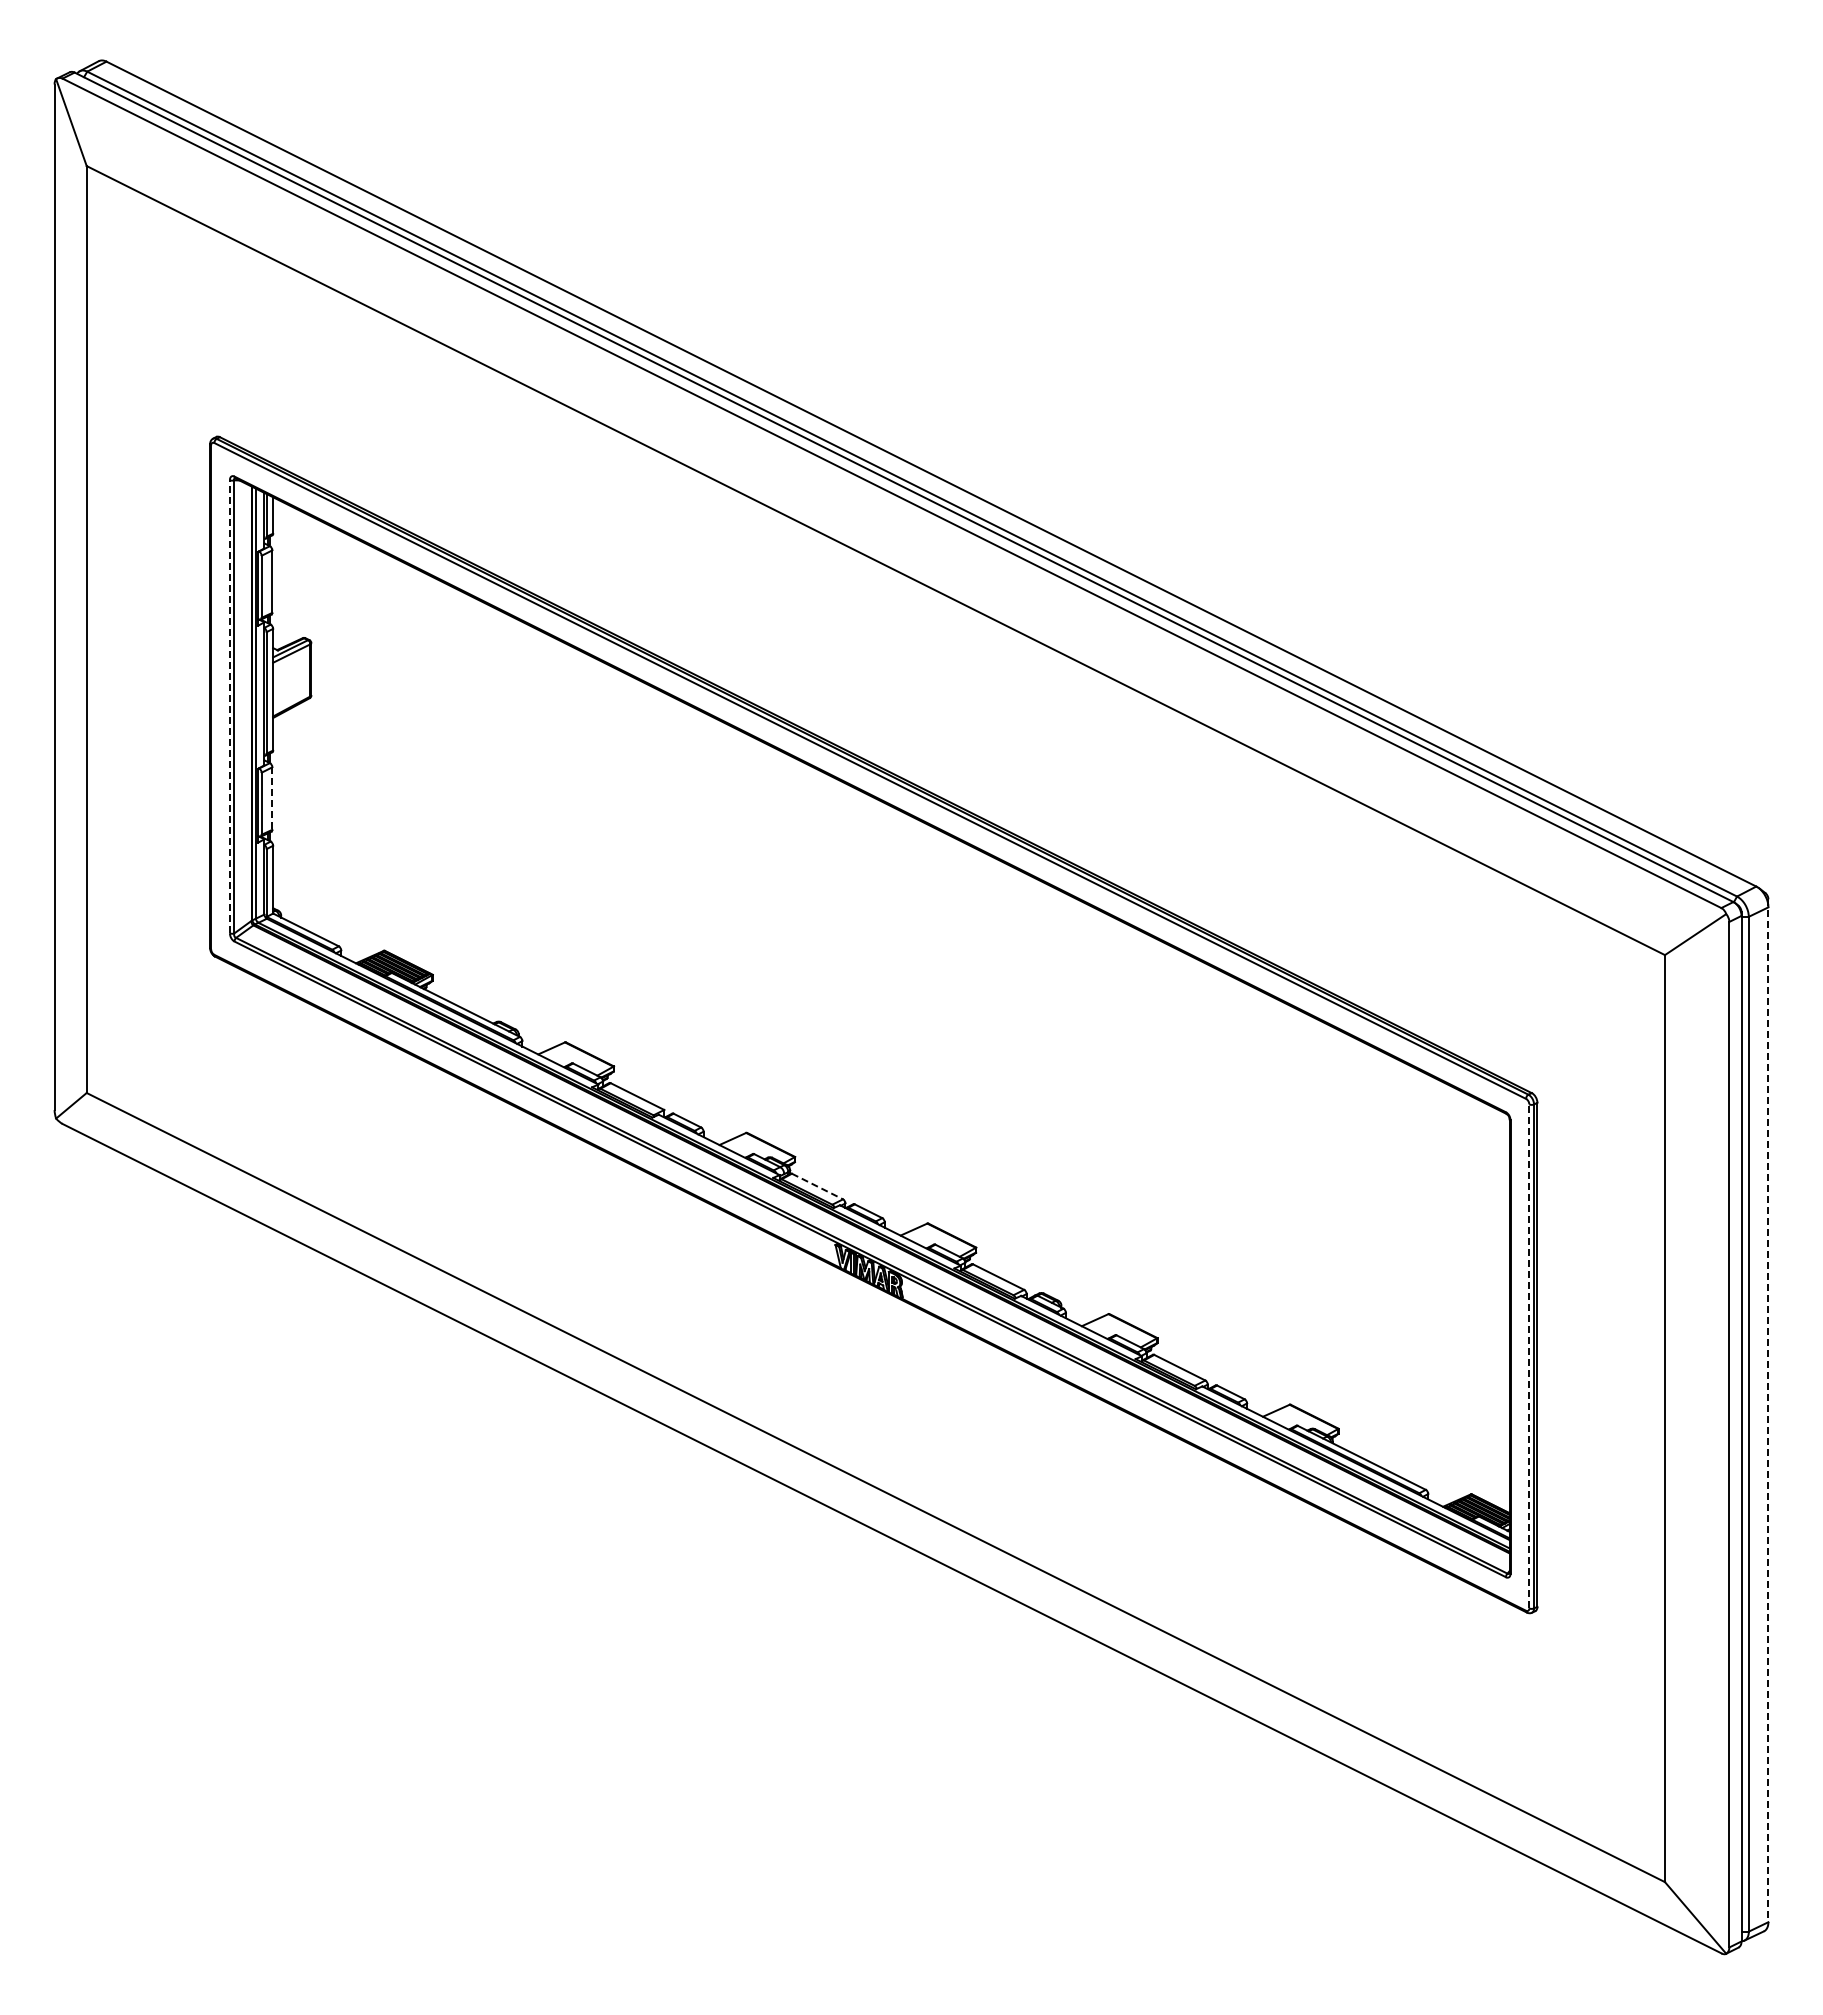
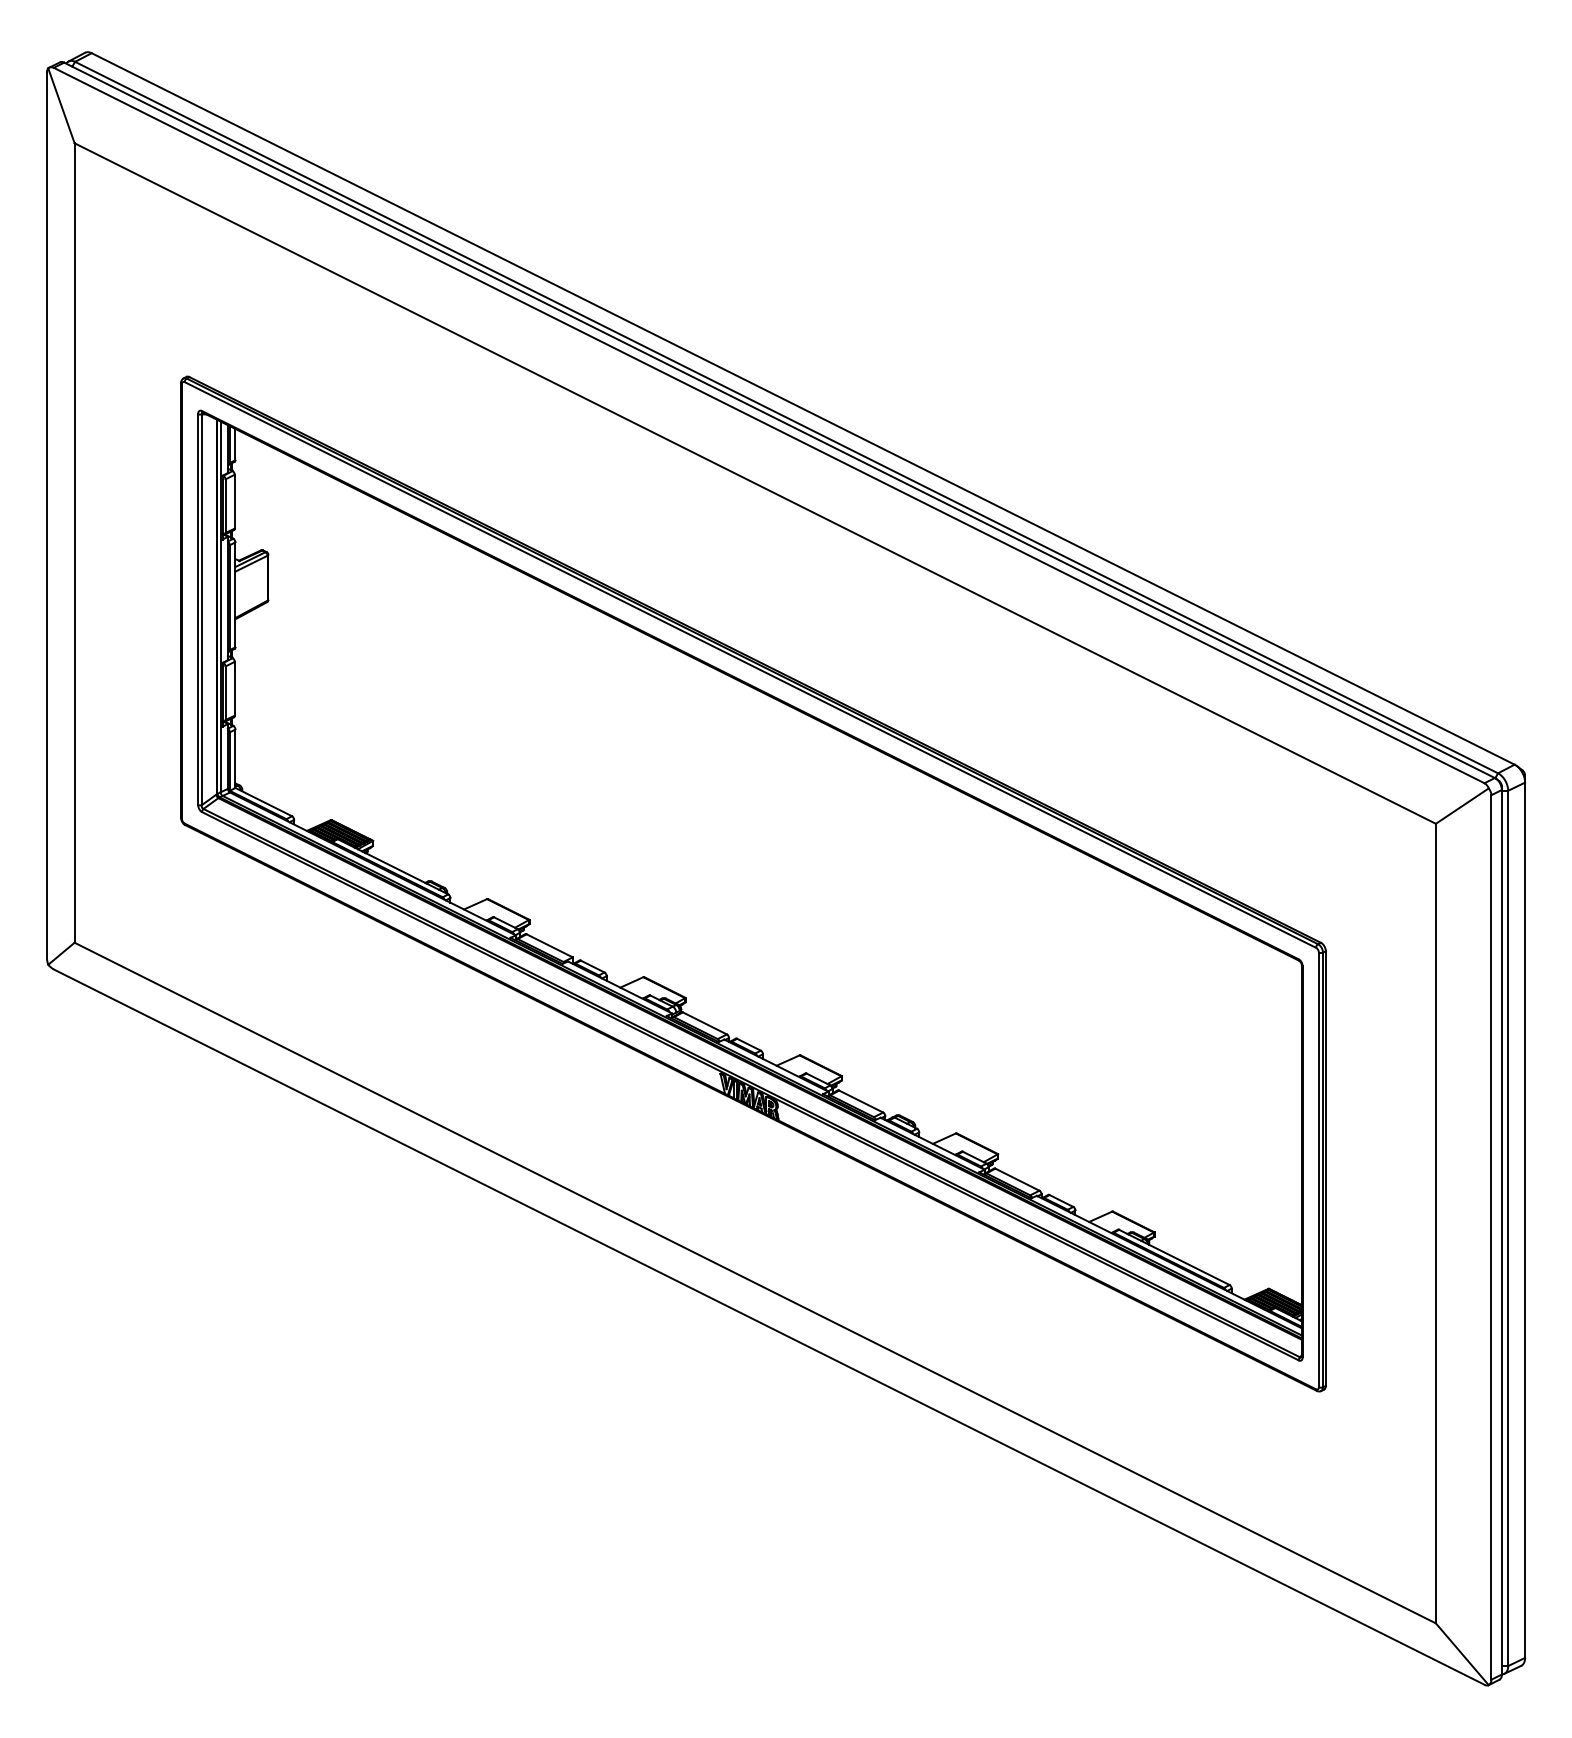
line: (229, 706) -> (197, 609), dashed -> solid
line: (272, 799) -> (234, 689), dashed -> solid
line: (817, 1186) -> (704, 1023), dashed -> solid
line: (1529, 1356) -> (1319, 1170), dashed -> solid
line: (1768, 1411) -> (1525, 1217), dashed -> solid

